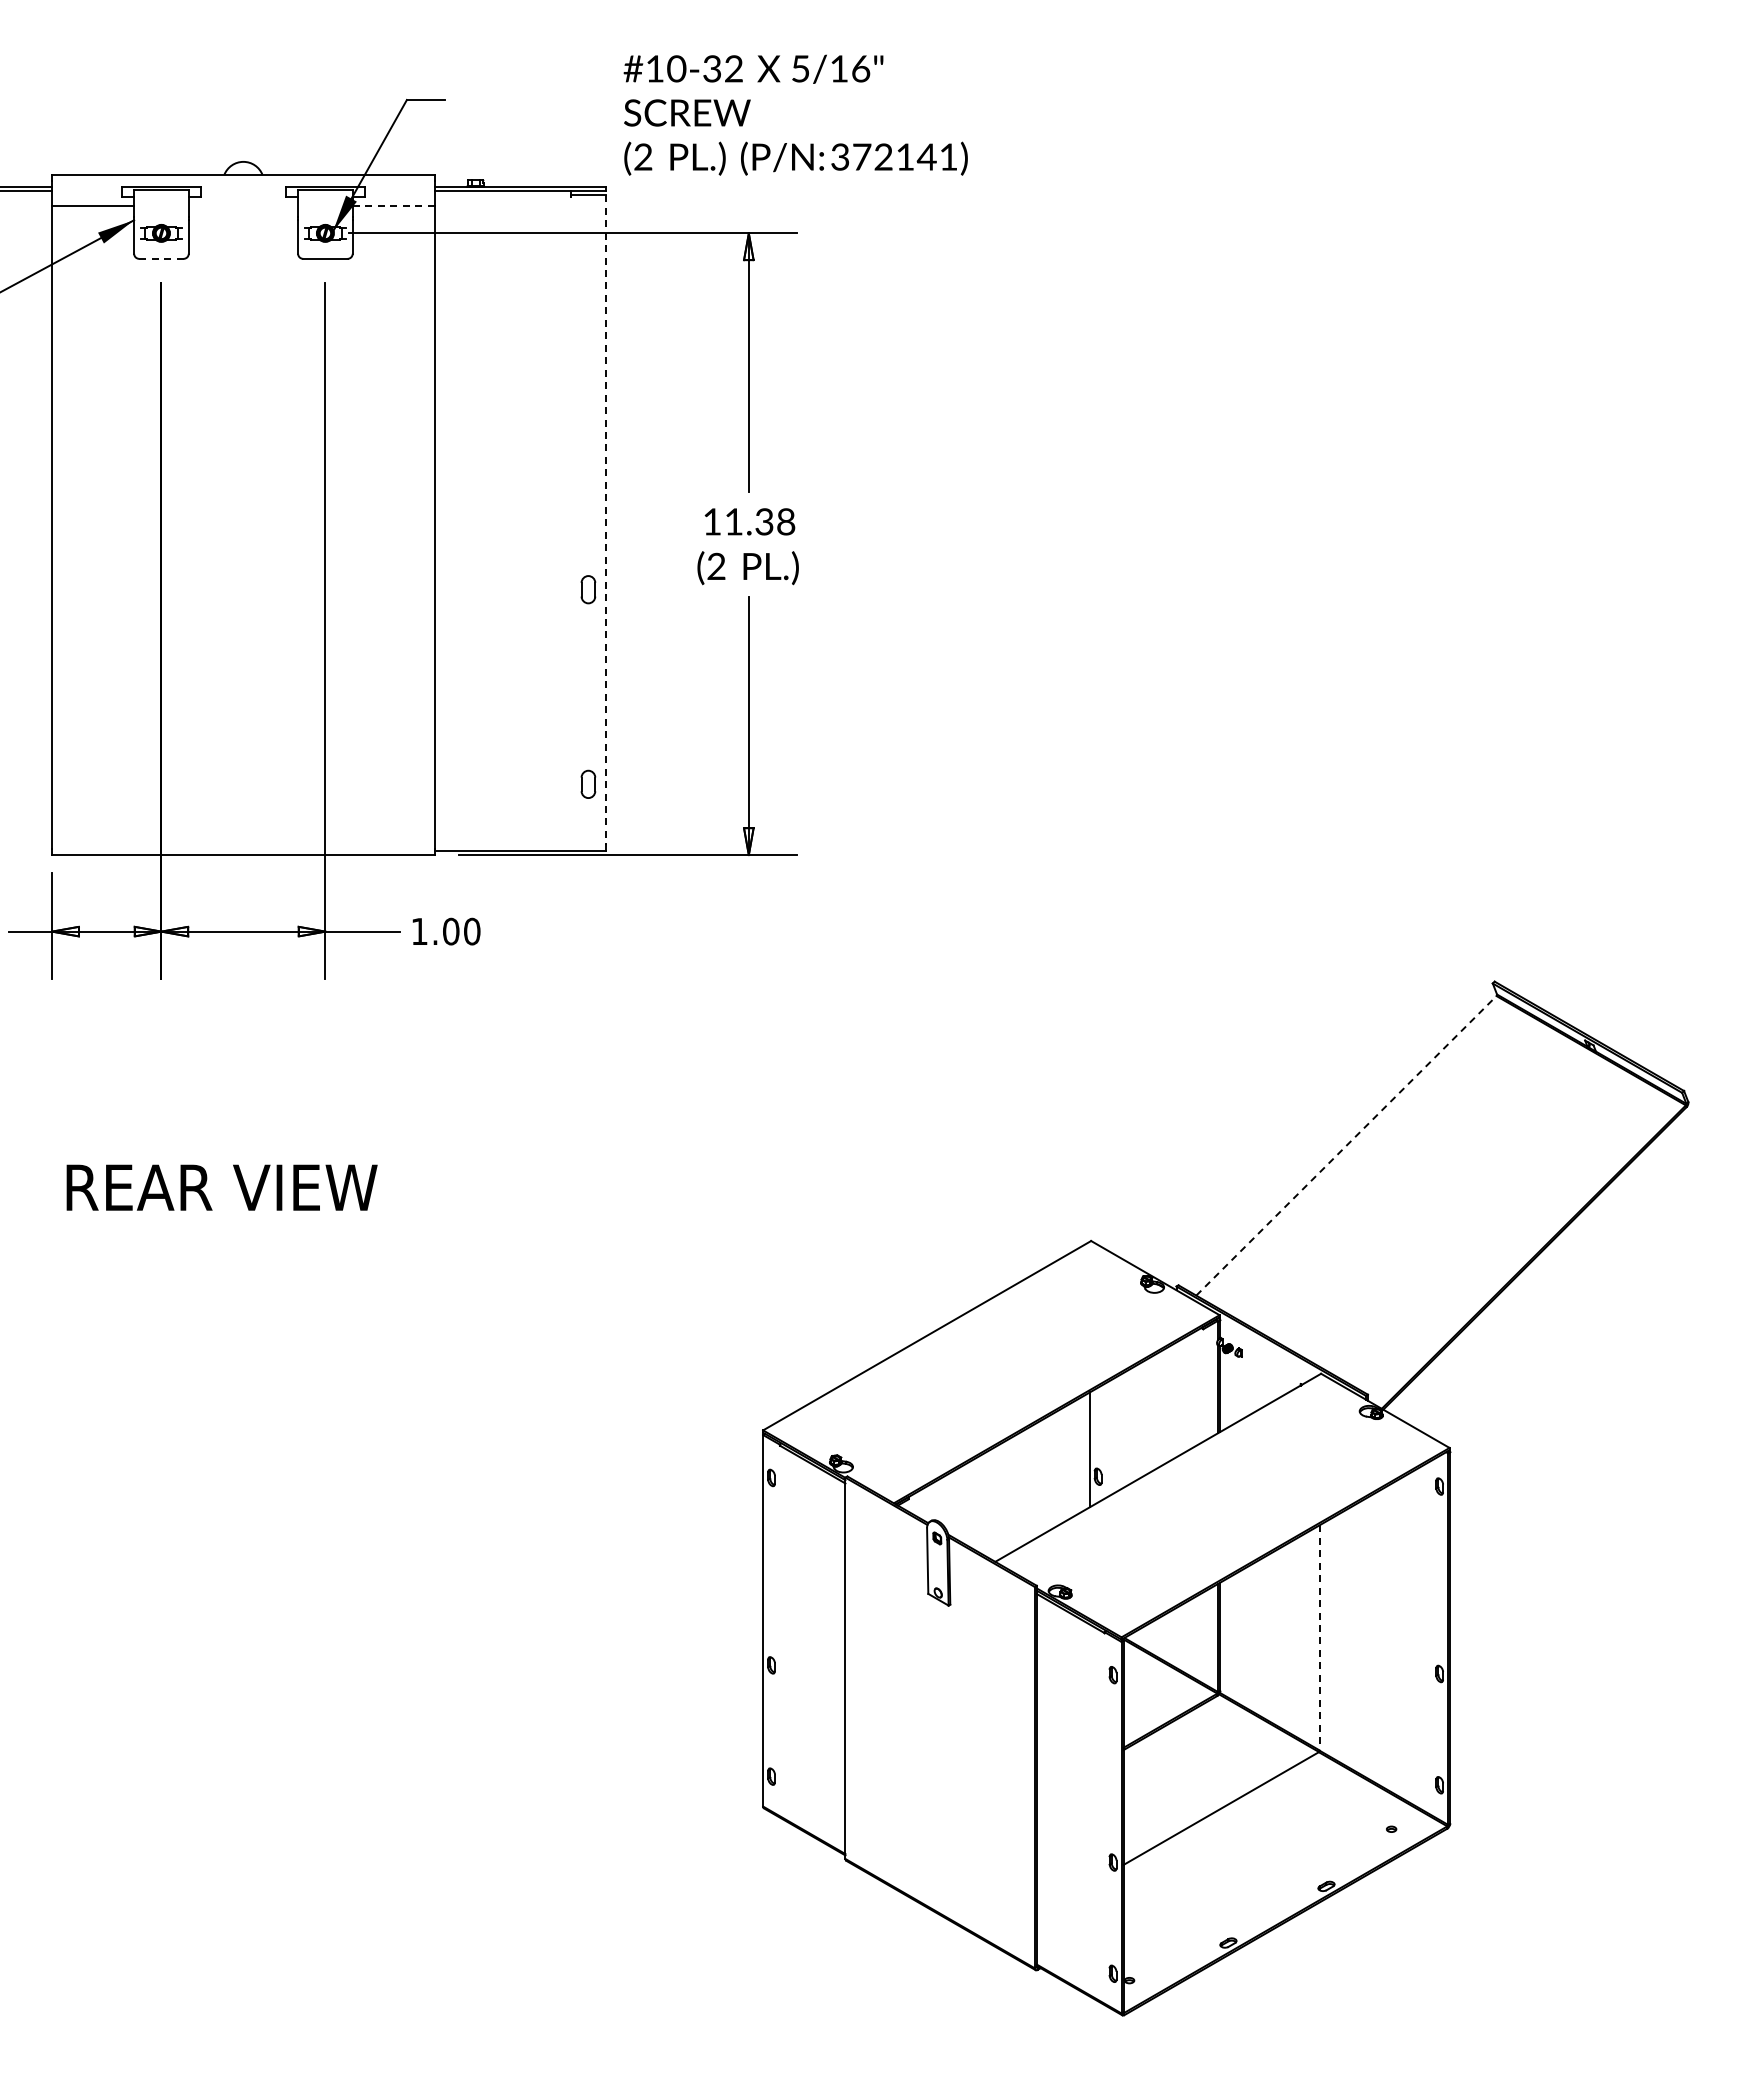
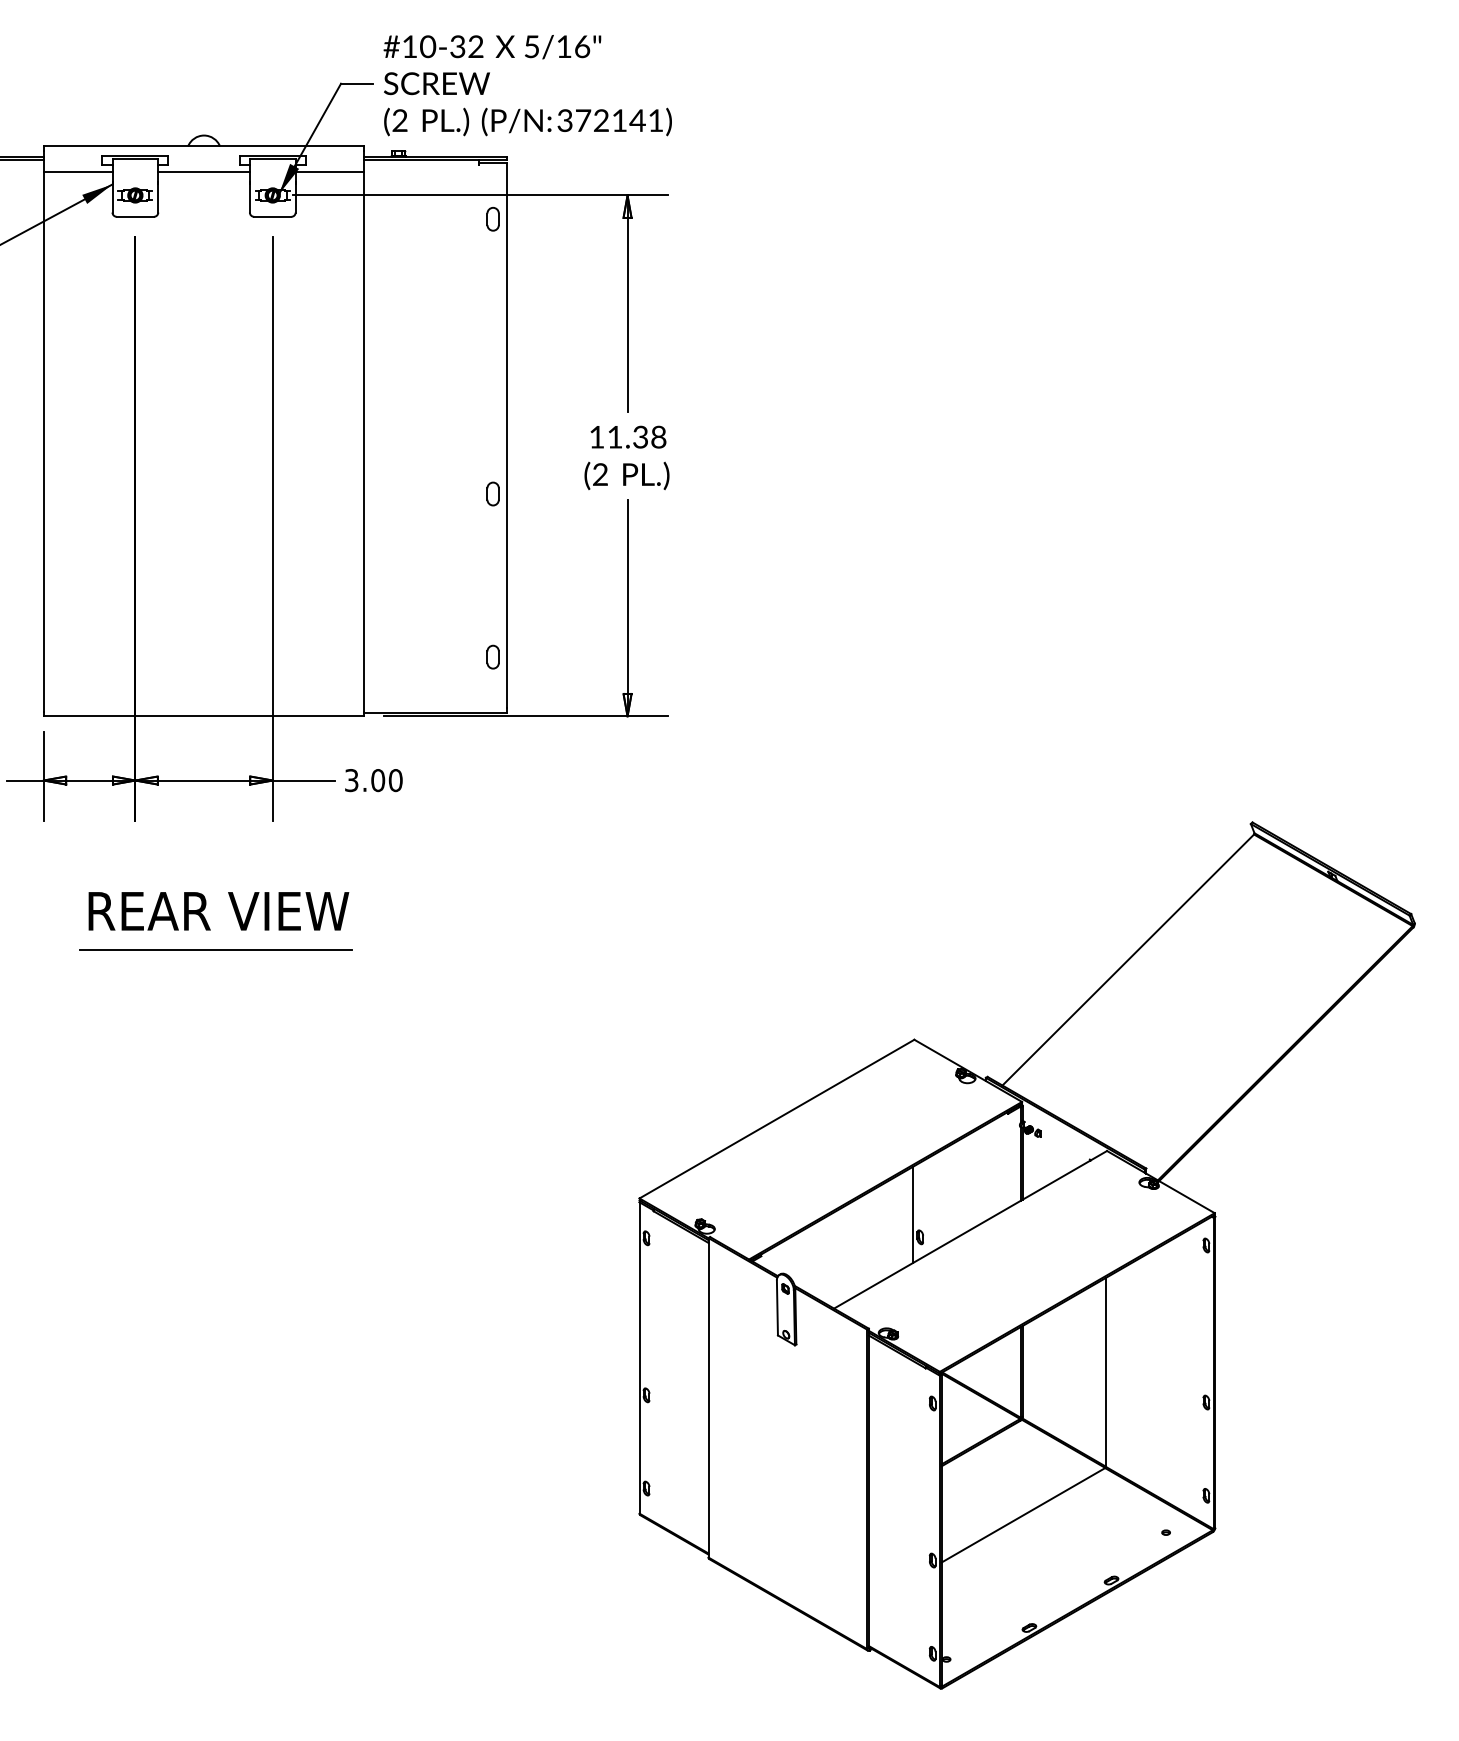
text: (795, 114) -> (527, 84), moved
line: (243, 205) -> (204, 172), added
line: (393, 205) -> (329, 172), dashed -> solid
line: (160, 258) -> (134, 216), dashed -> solid
part: (588, 261) -> (493, 219), added
line: (605, 520) -> (507, 436), dashed -> solid
text: (419, 931) -> (351, 780), 1.00 -> 3.00
line: (257, 1134) -> (215, 950), added
line: (1346, 1145) -> (1128, 959), dashed -> solid
text: (221, 1187) -> (218, 911), moved
line: (1319, 1637) -> (1105, 1371), dashed -> solid

